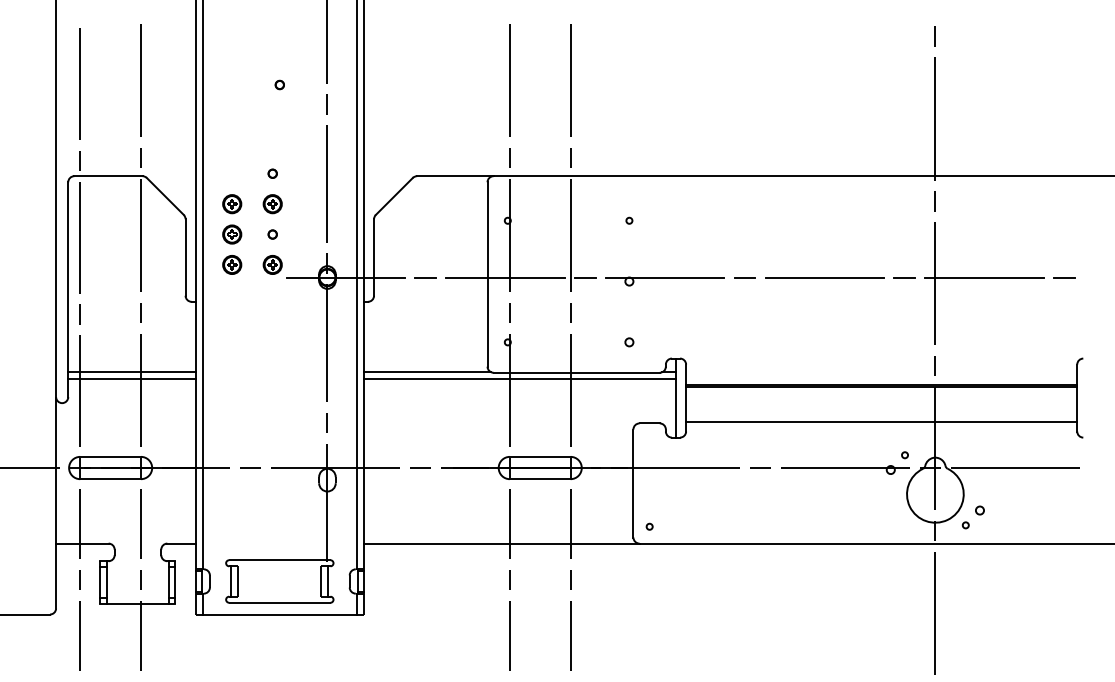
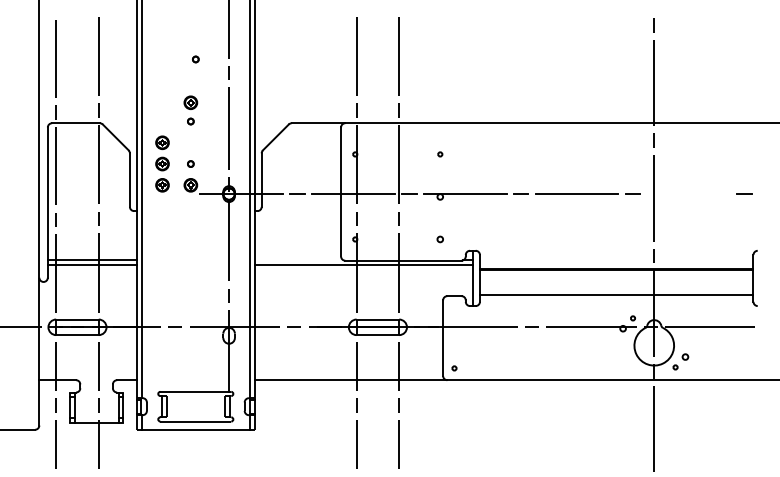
part: (272, 203) -> (190, 102), moved
line: (984, 278) -> (688, 194), removed
line: (426, 372) -> (298, 260), removed

